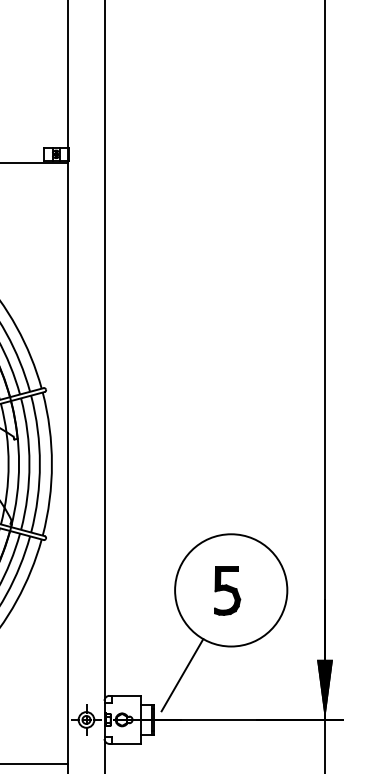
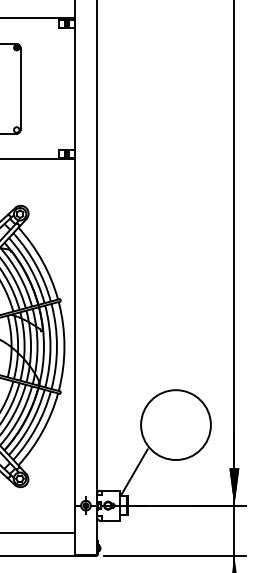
part: (227, 591) -> (173, 425), removed
line: (182, 674) -> (134, 471), moved

